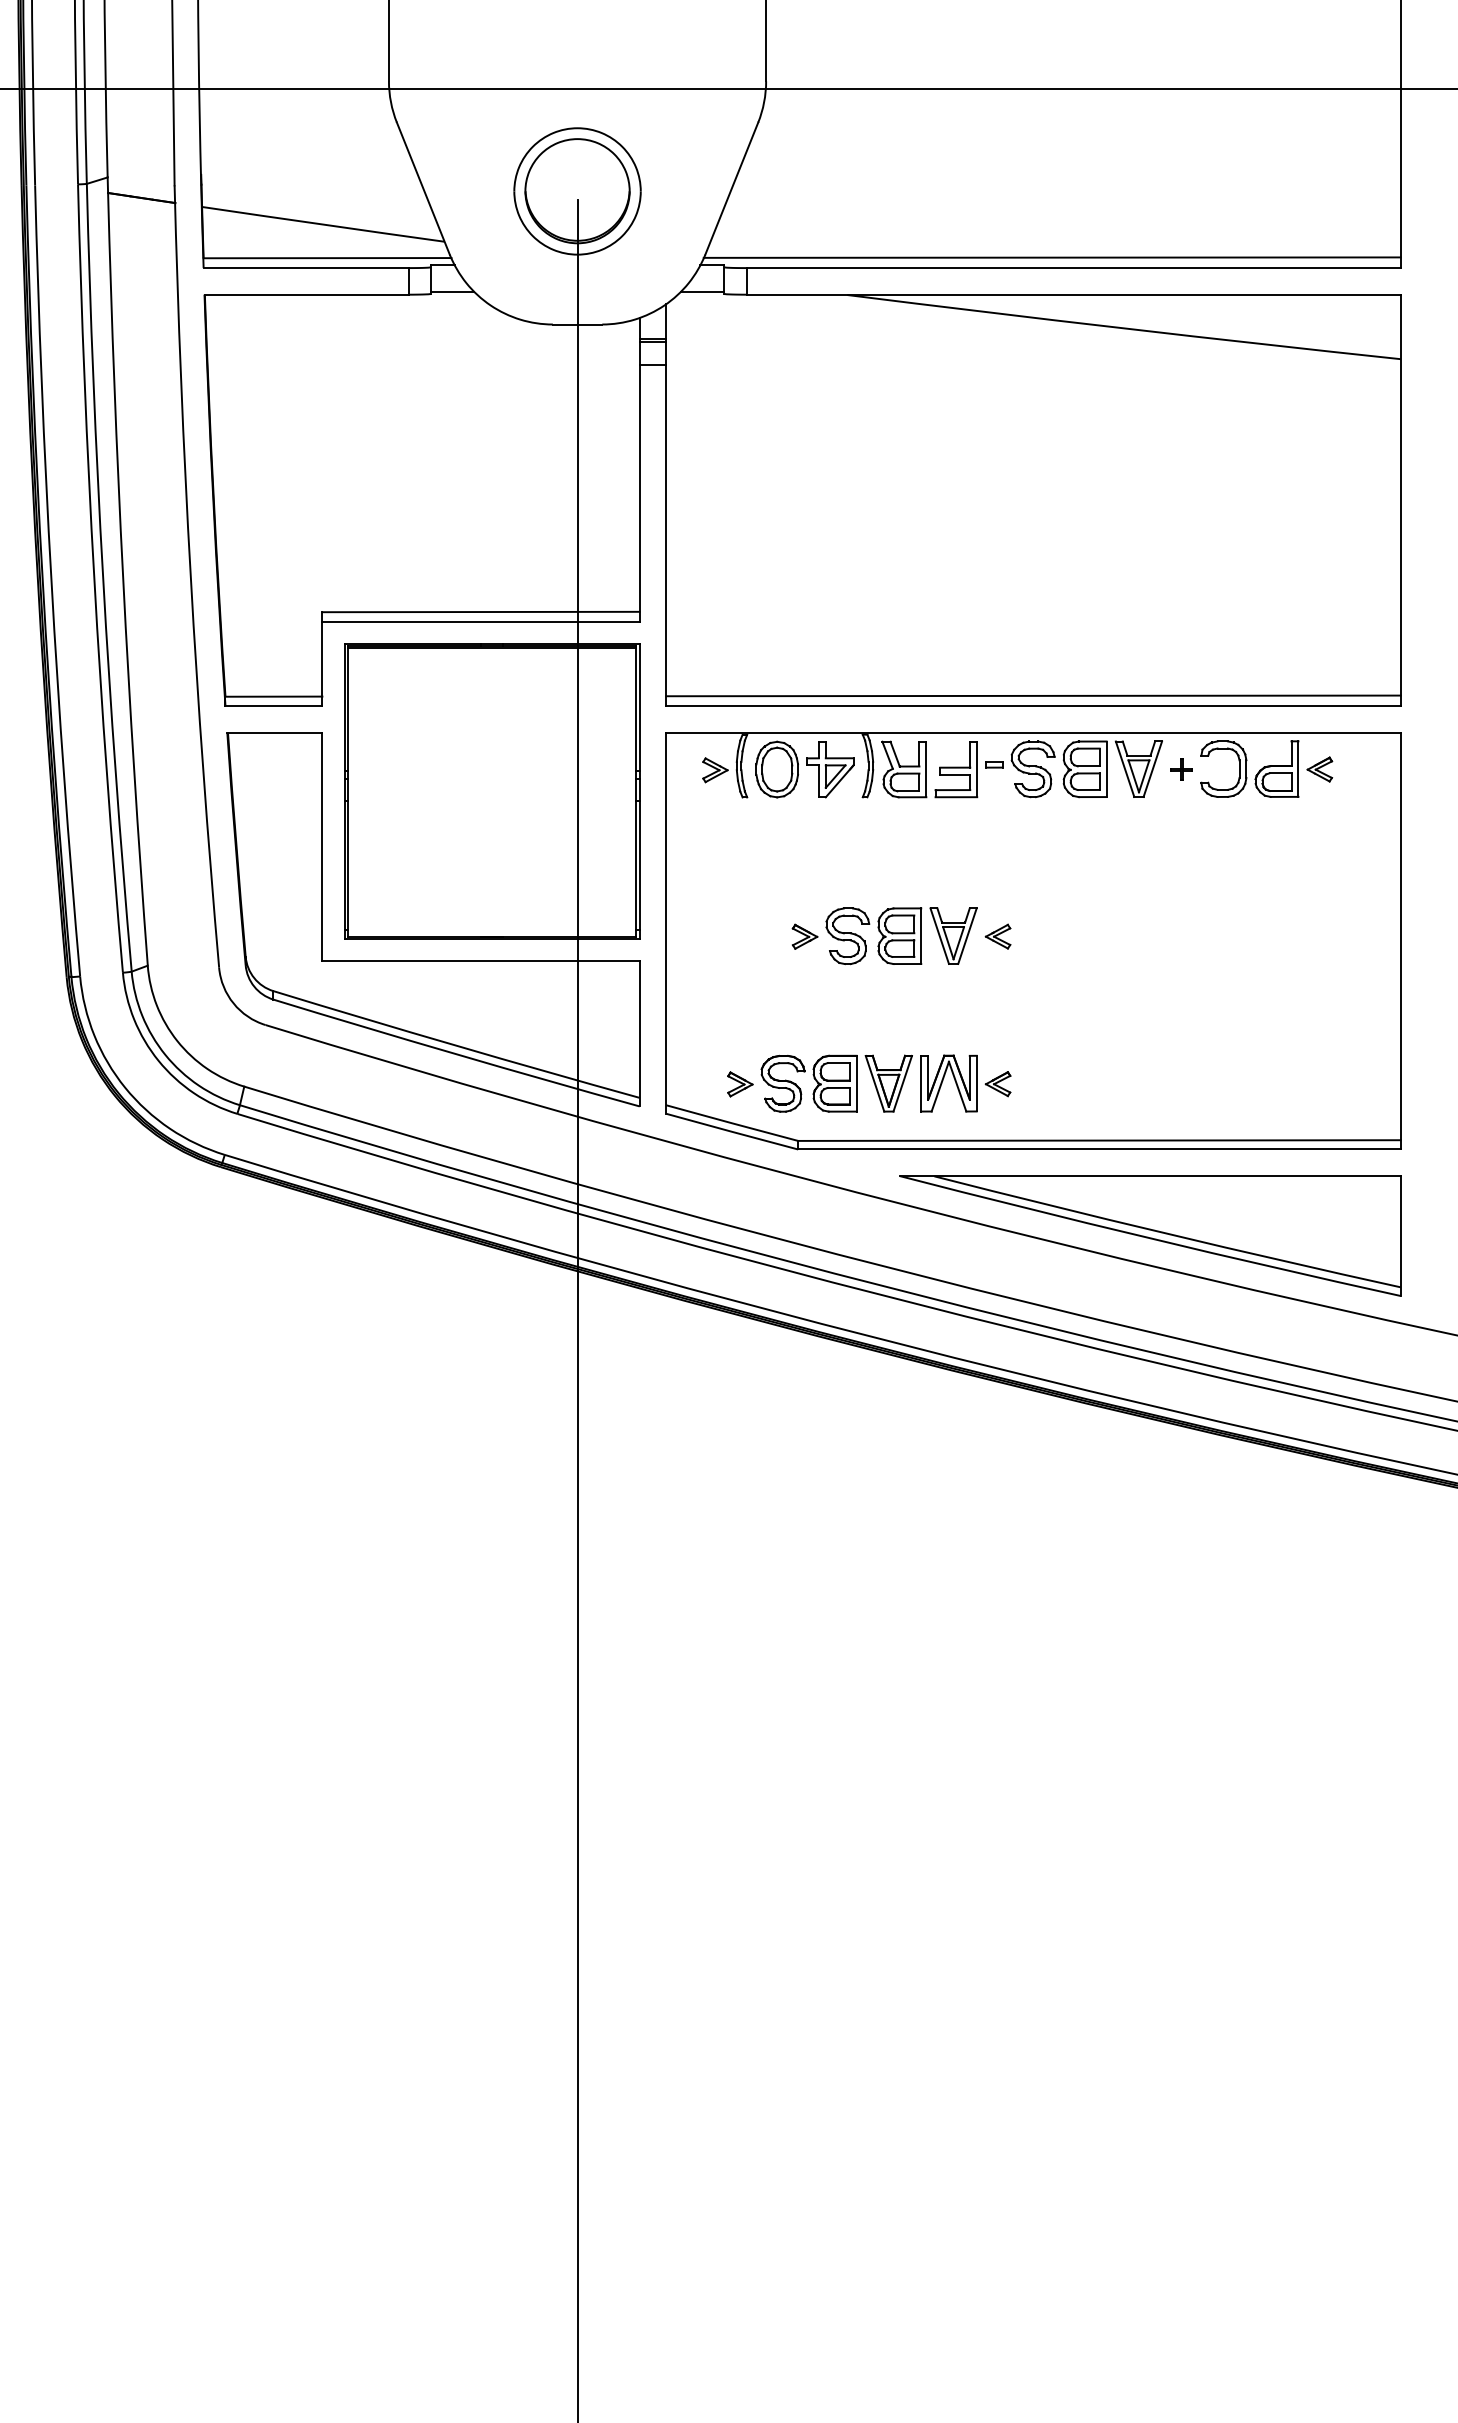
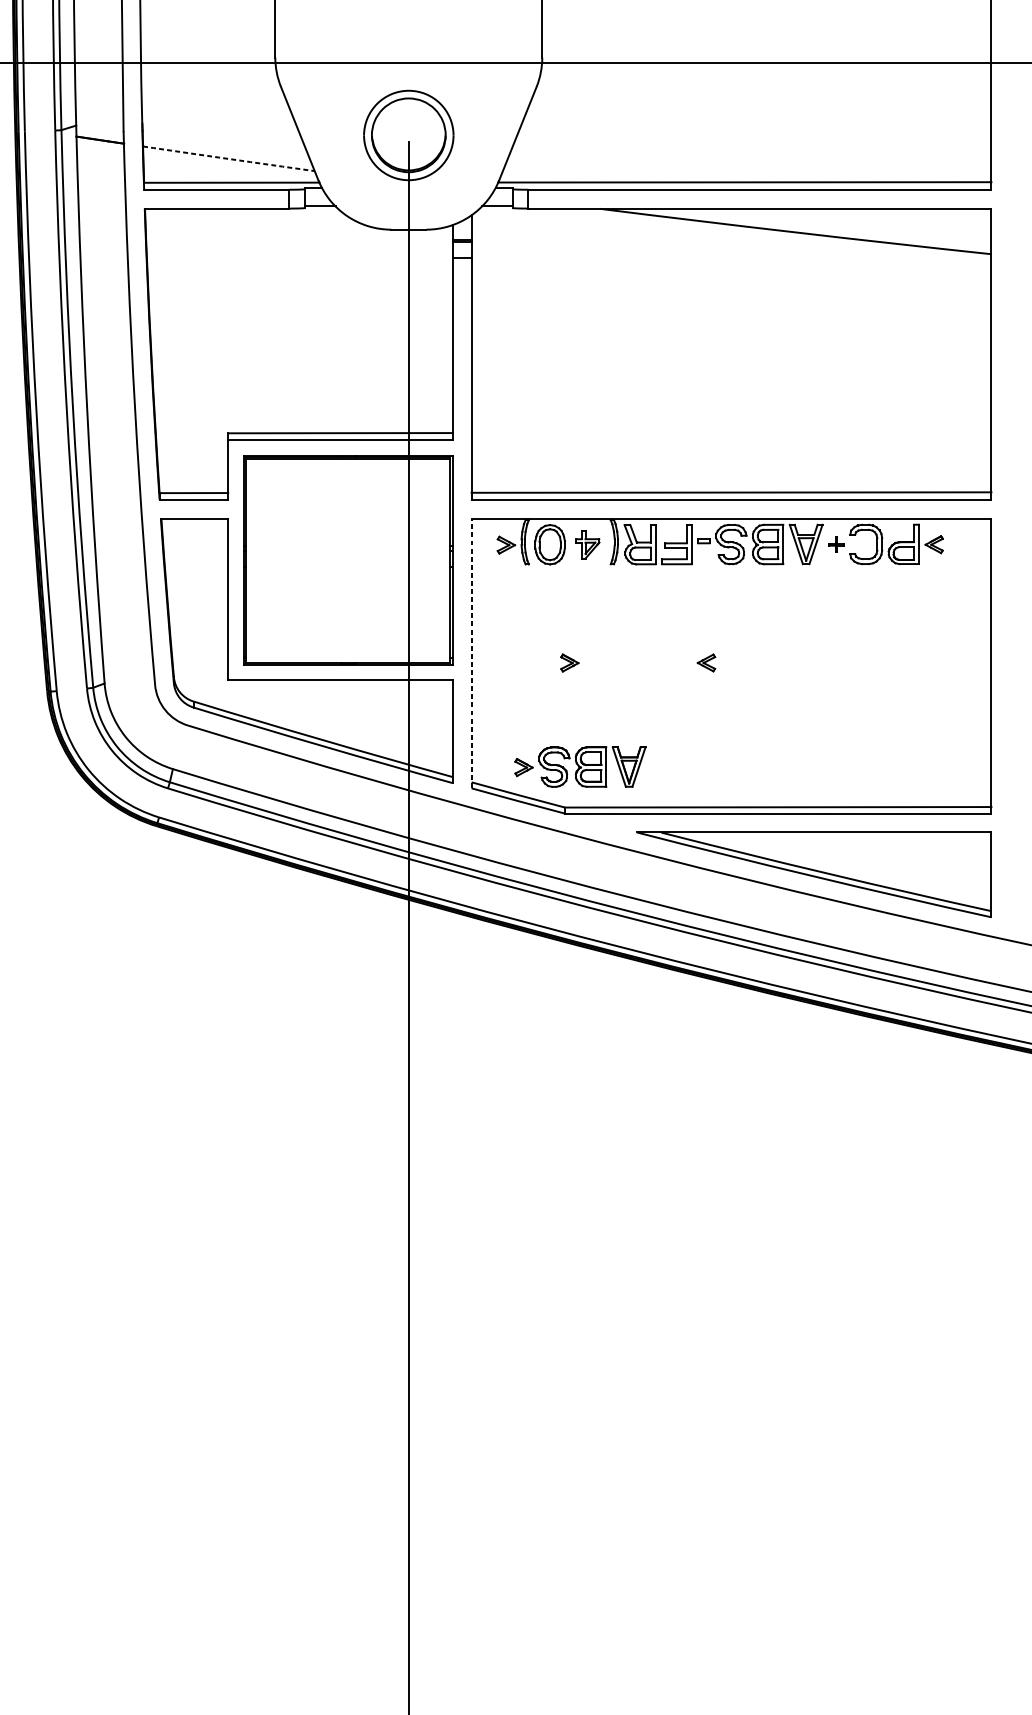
arc: (323, 224) -> (228, 158), solid -> dashed
part: (830, 769) -> (587, 544), size x0.7
line: (666, 923) -> (471, 653), solid -> dashed
part: (901, 936) -> (638, 662), removed
part: (965, 1083) -> (683, 766), removed

